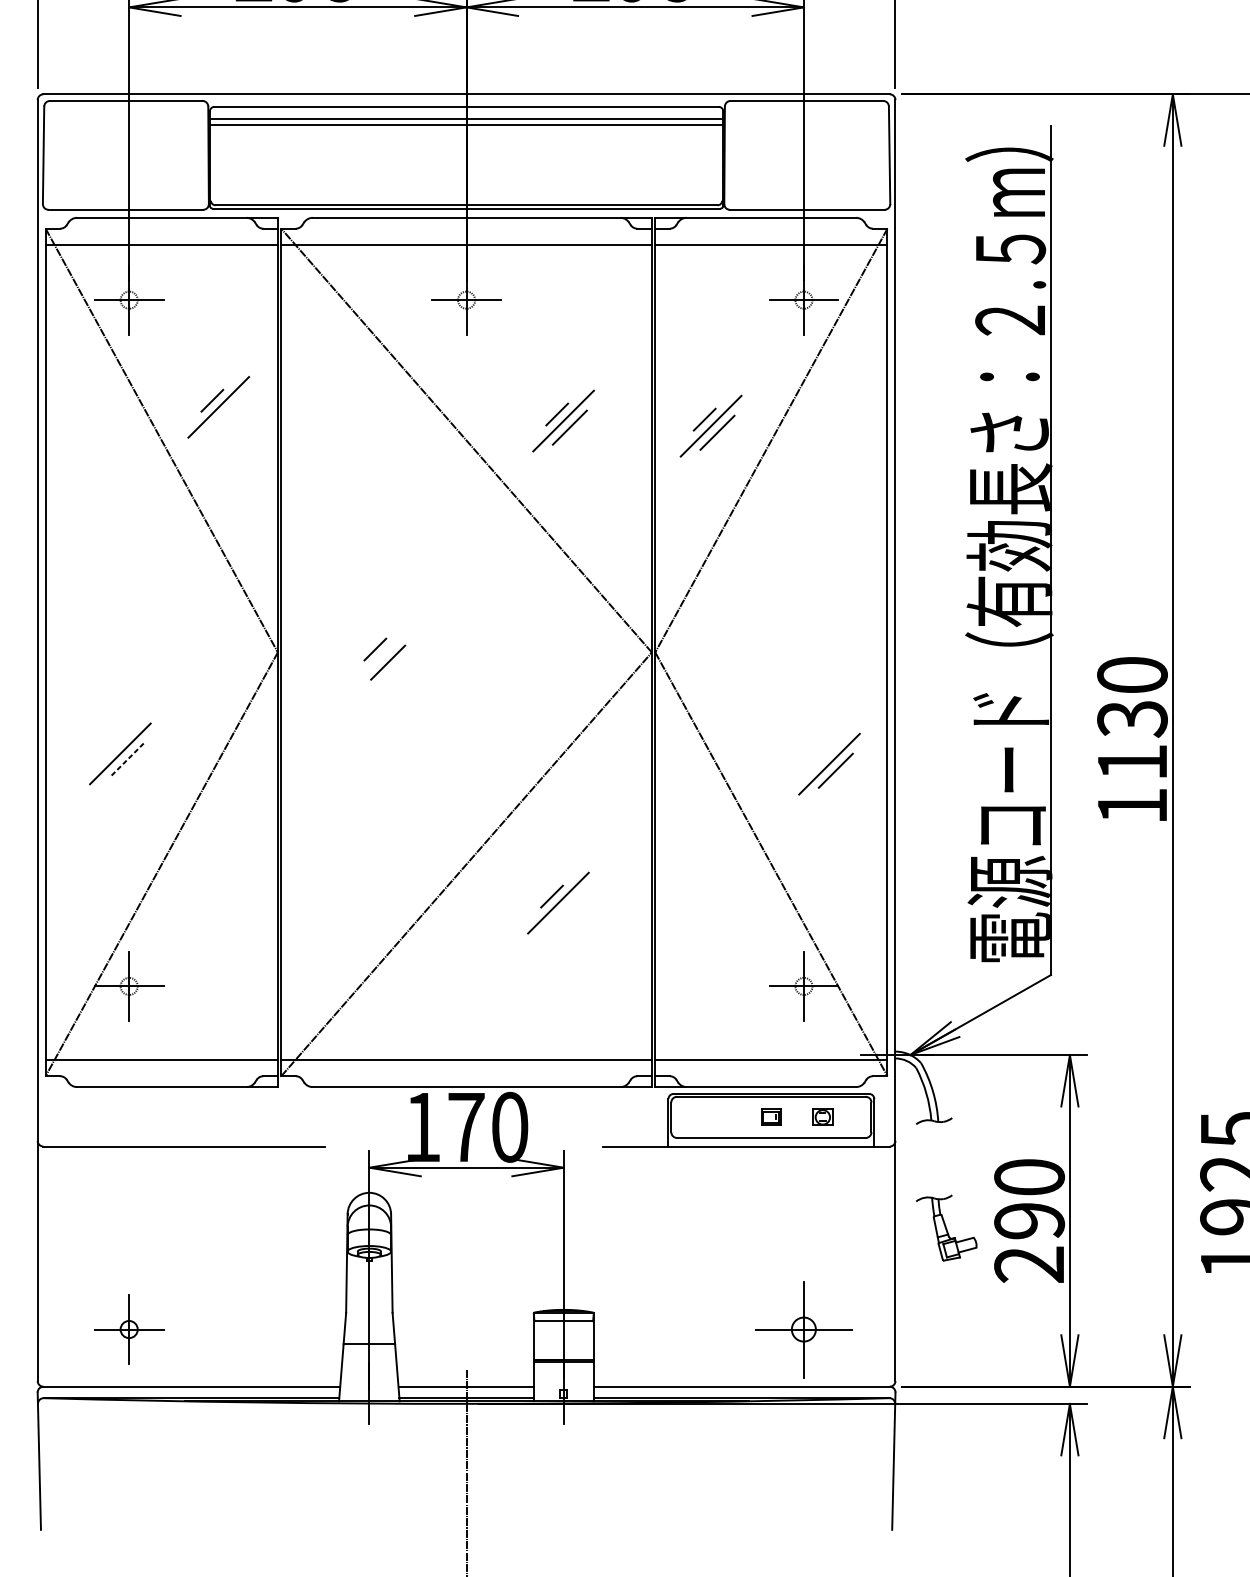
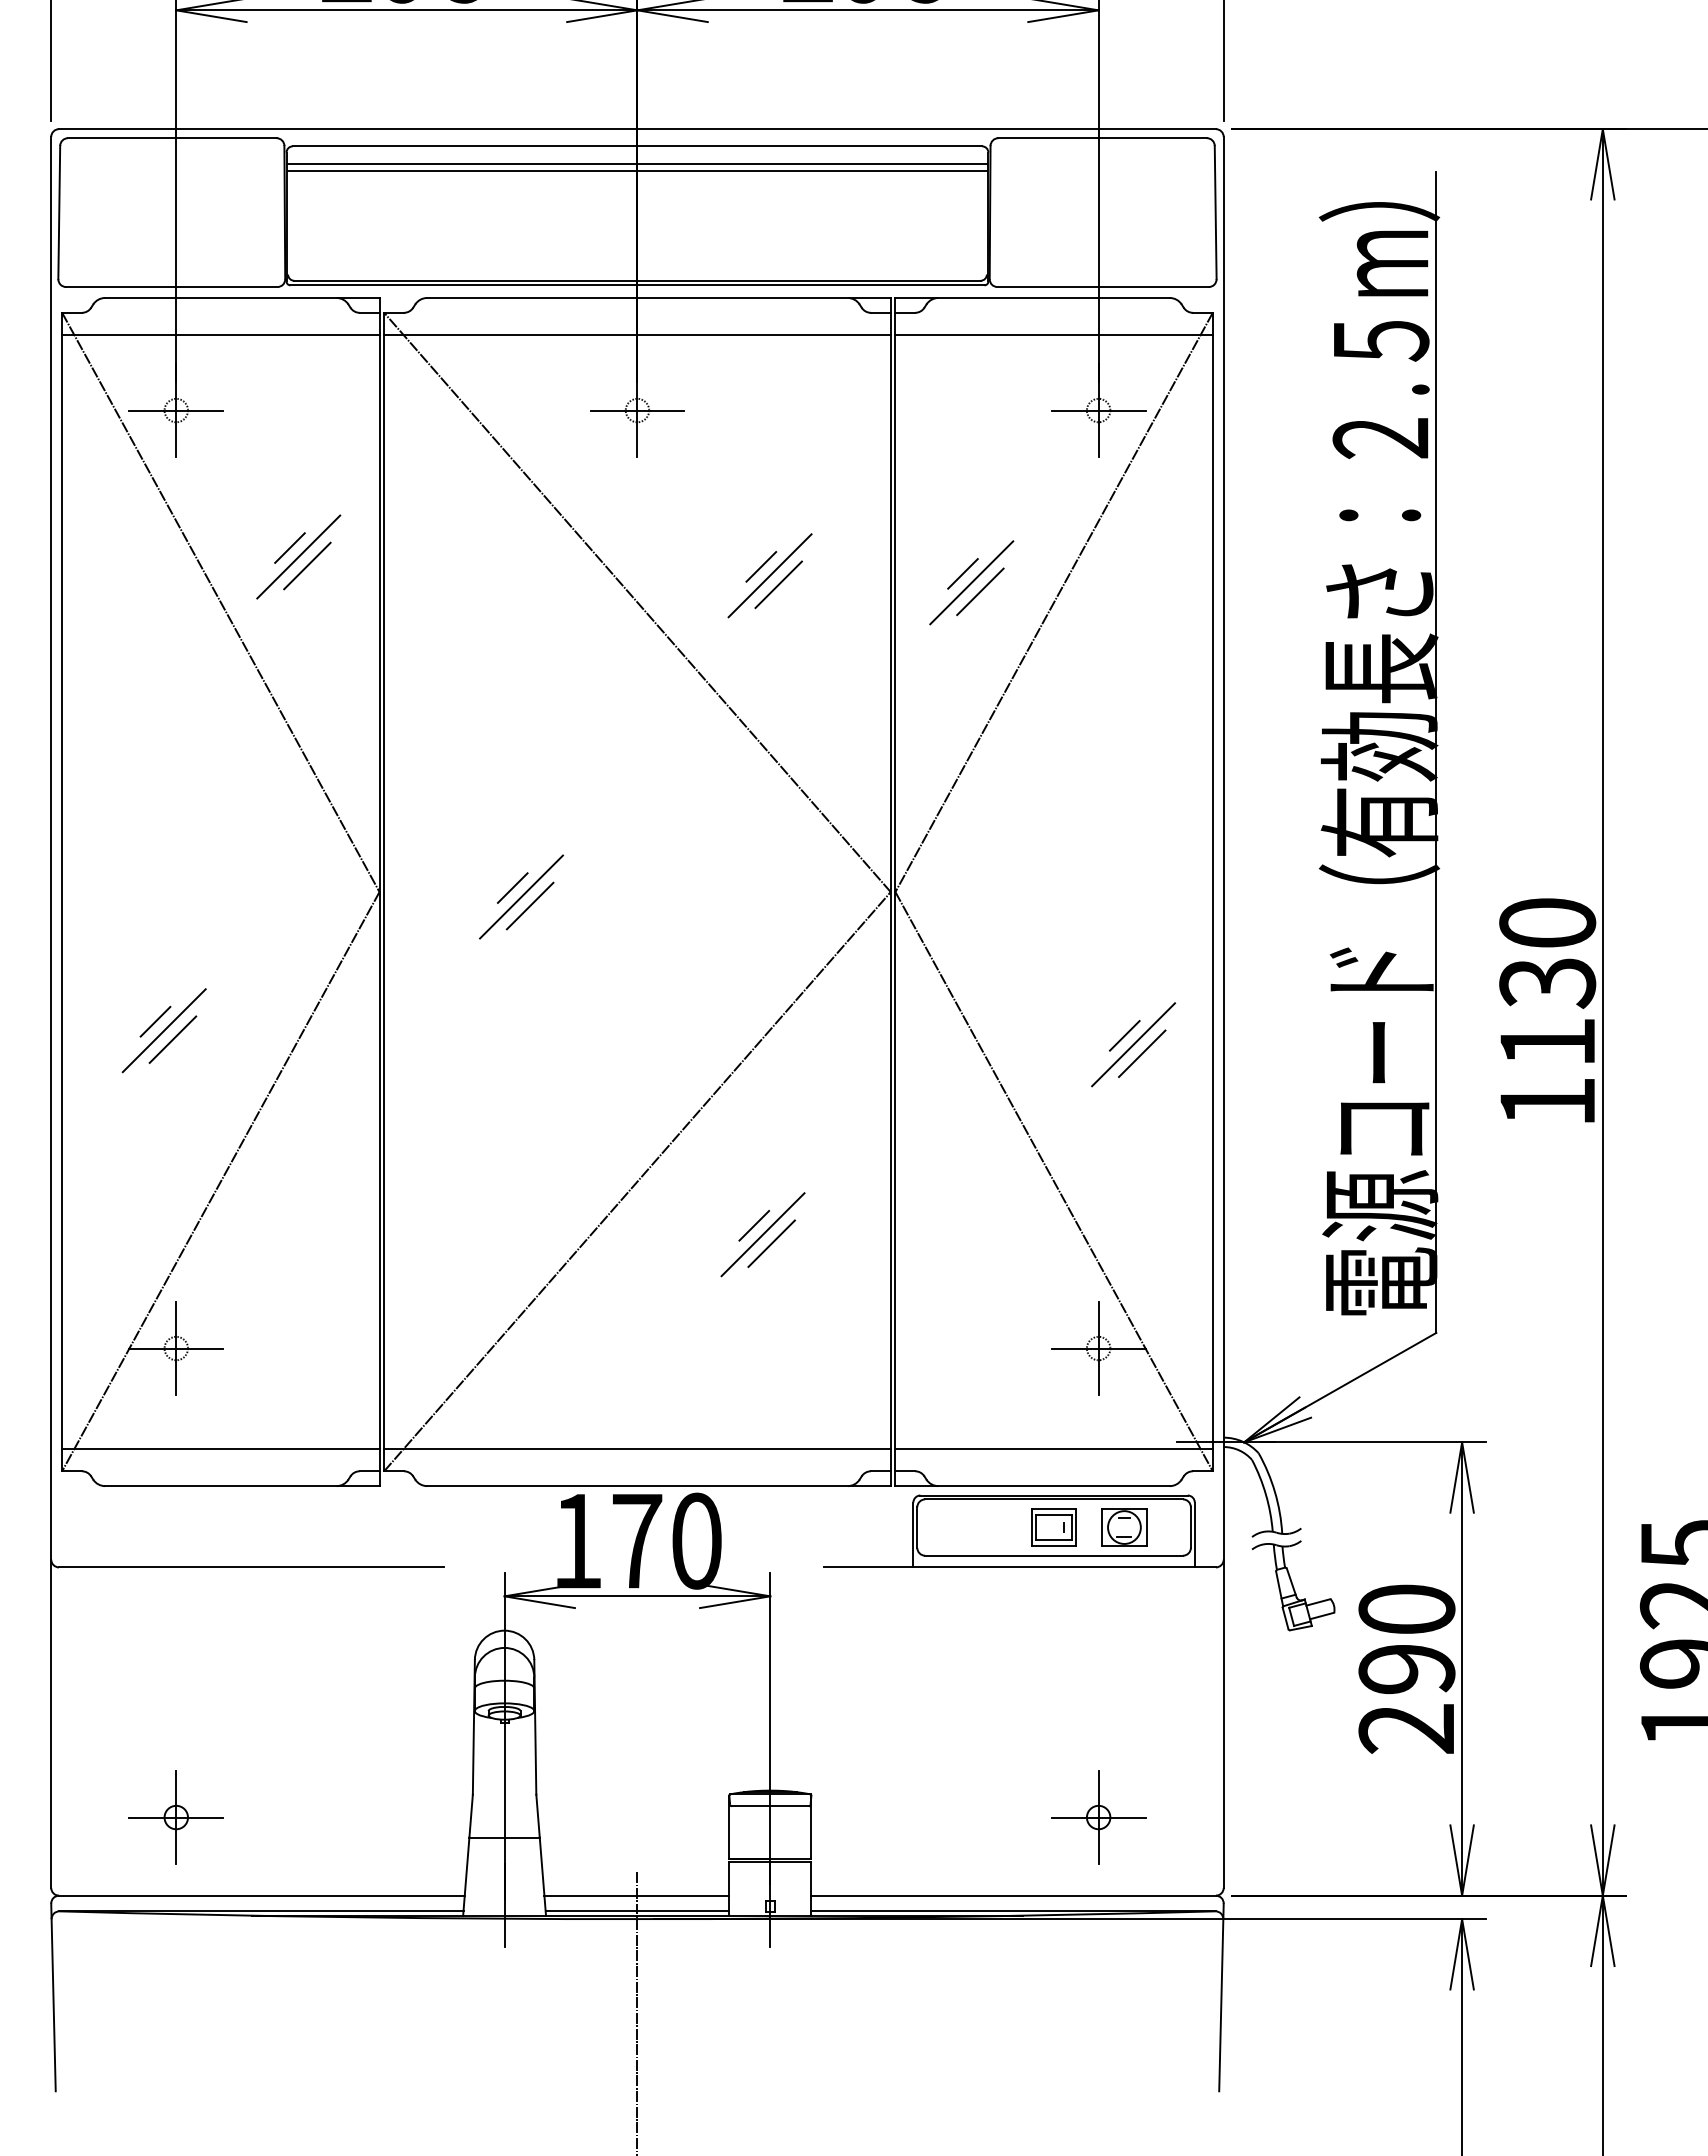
line: (225, 413) -> (307, 565), added
line: (381, 655) -> (521, 896), added
line: (113, 747) -> (155, 1021), added
line: (822, 757) -> (1124, 1035), added
line: (126, 760) -> (172, 1039), dashed -> solid
line: (564, 909) -> (771, 1243), added
part: (770, 1117) -> (1053, 1527), size x1.67
part: (822, 1117) -> (1124, 1527), size x1.67
part: (946, 1227) -> (1293, 1585), moved
part: (803, 1329) -> (1098, 1817), size x0.71

